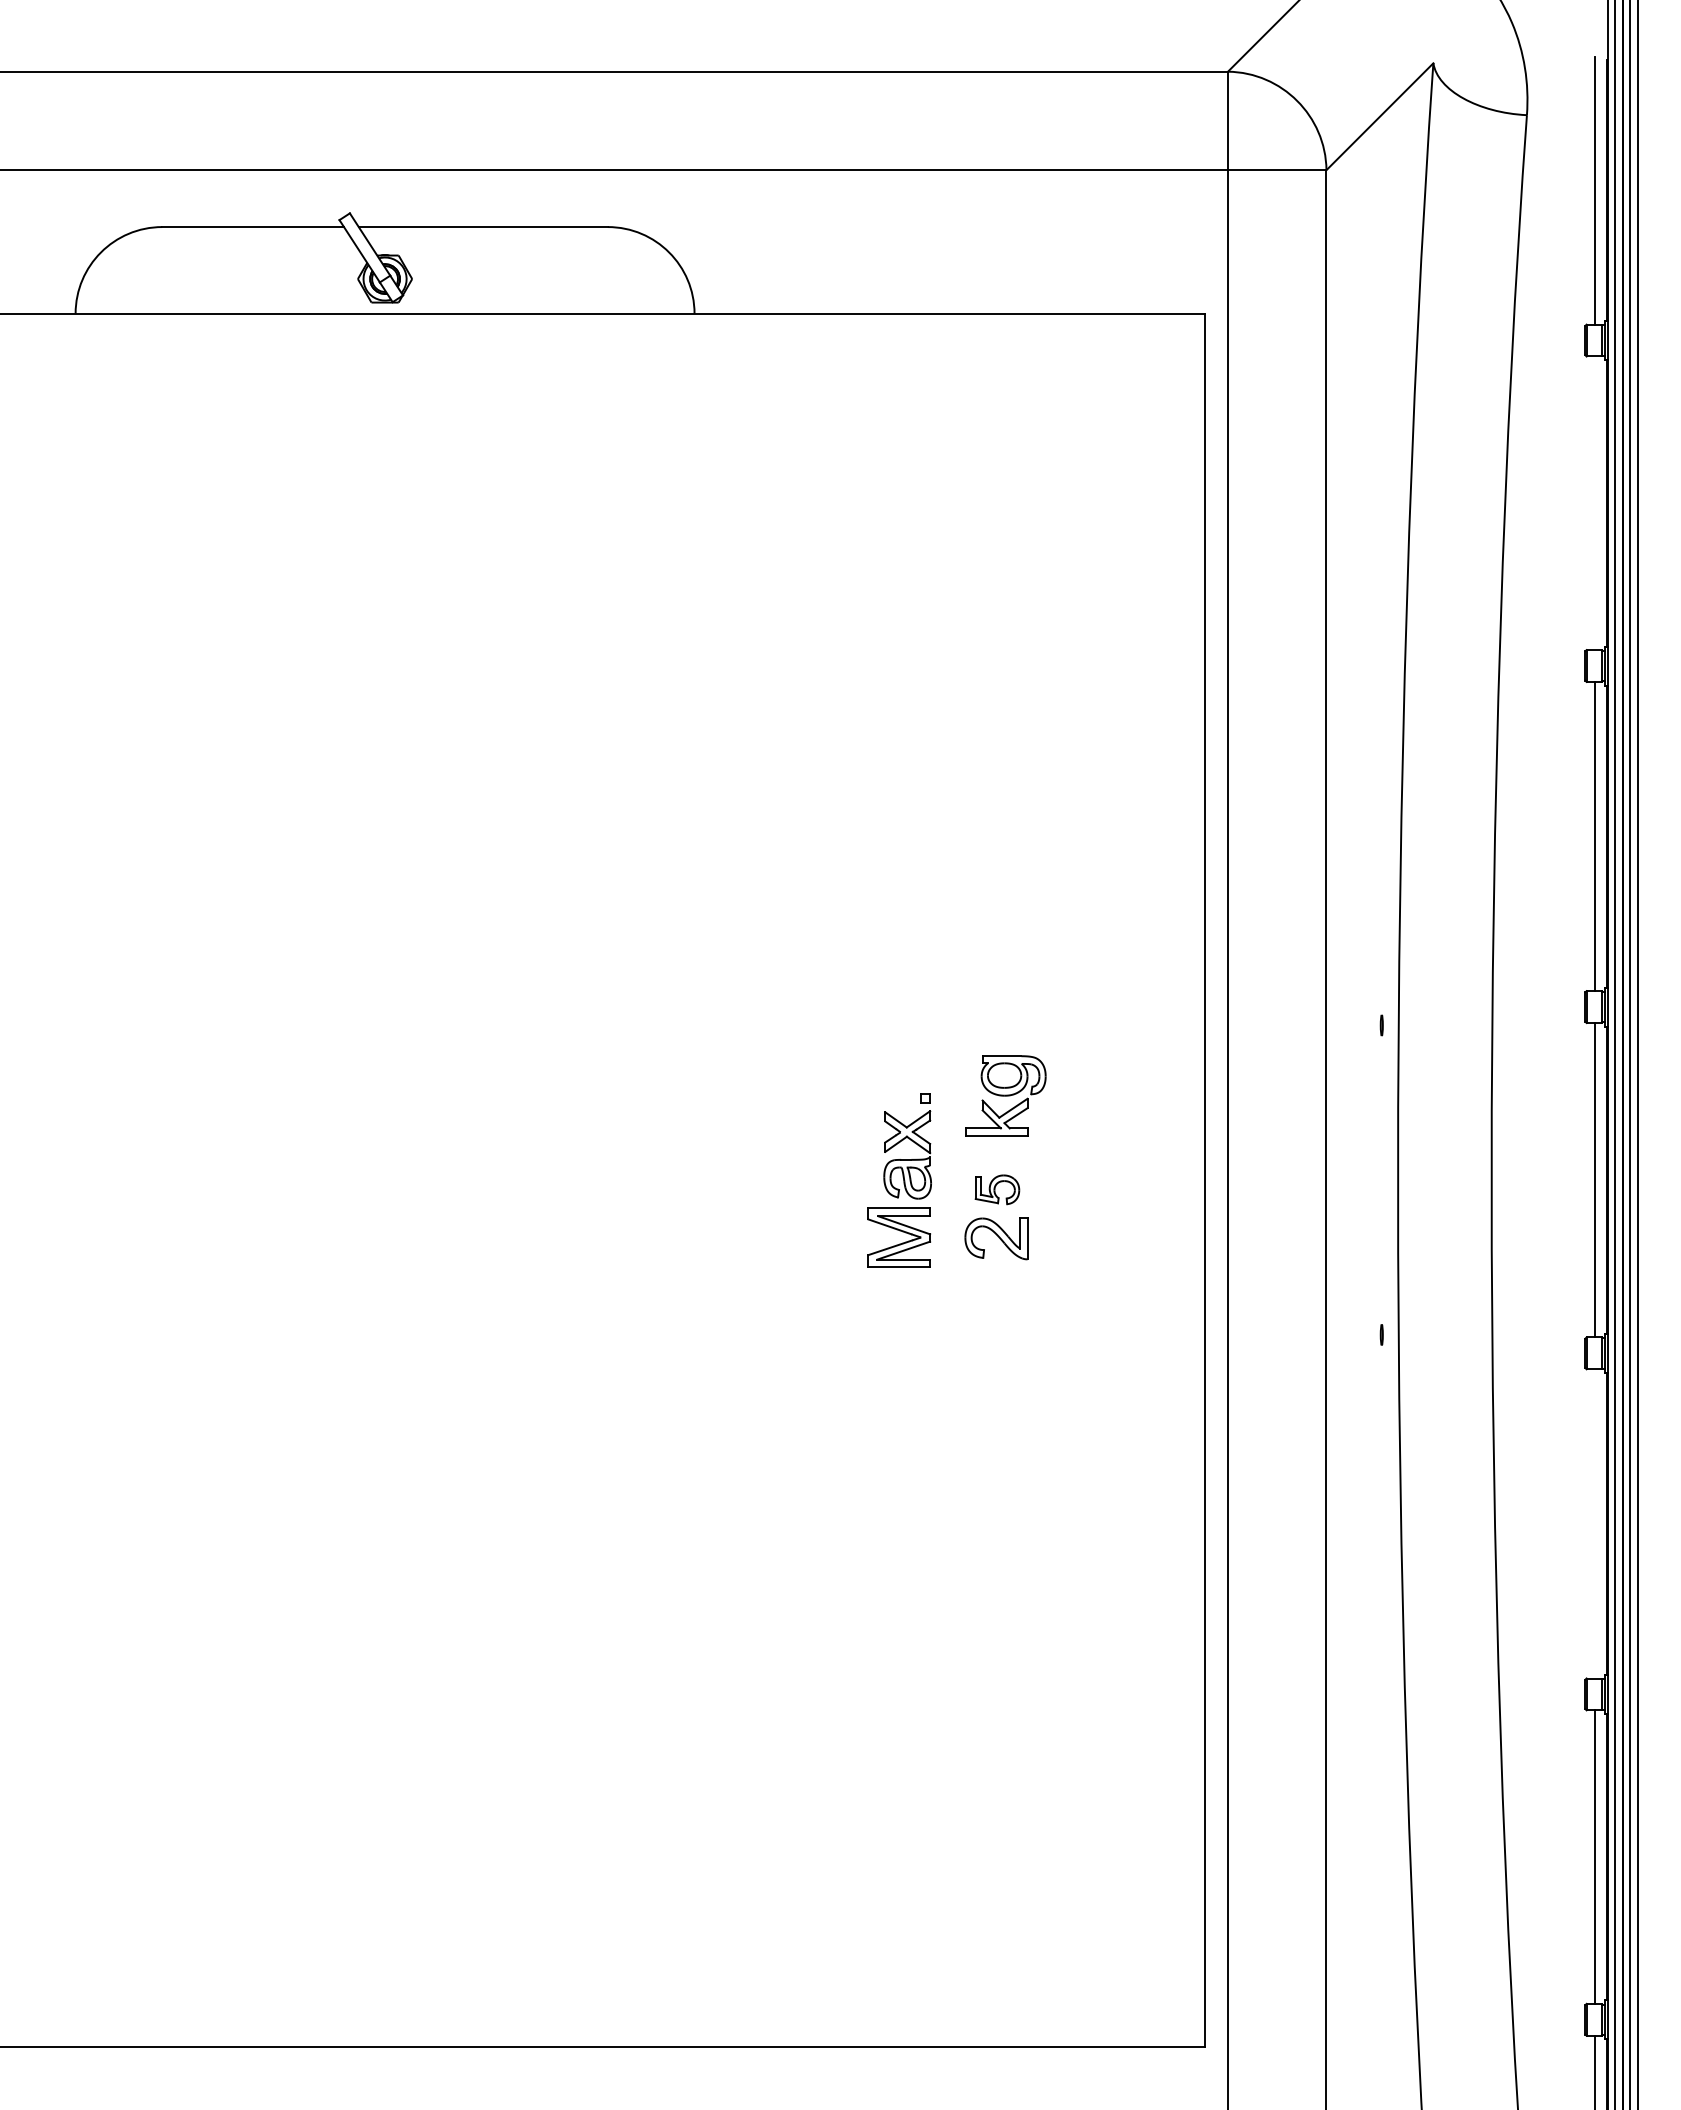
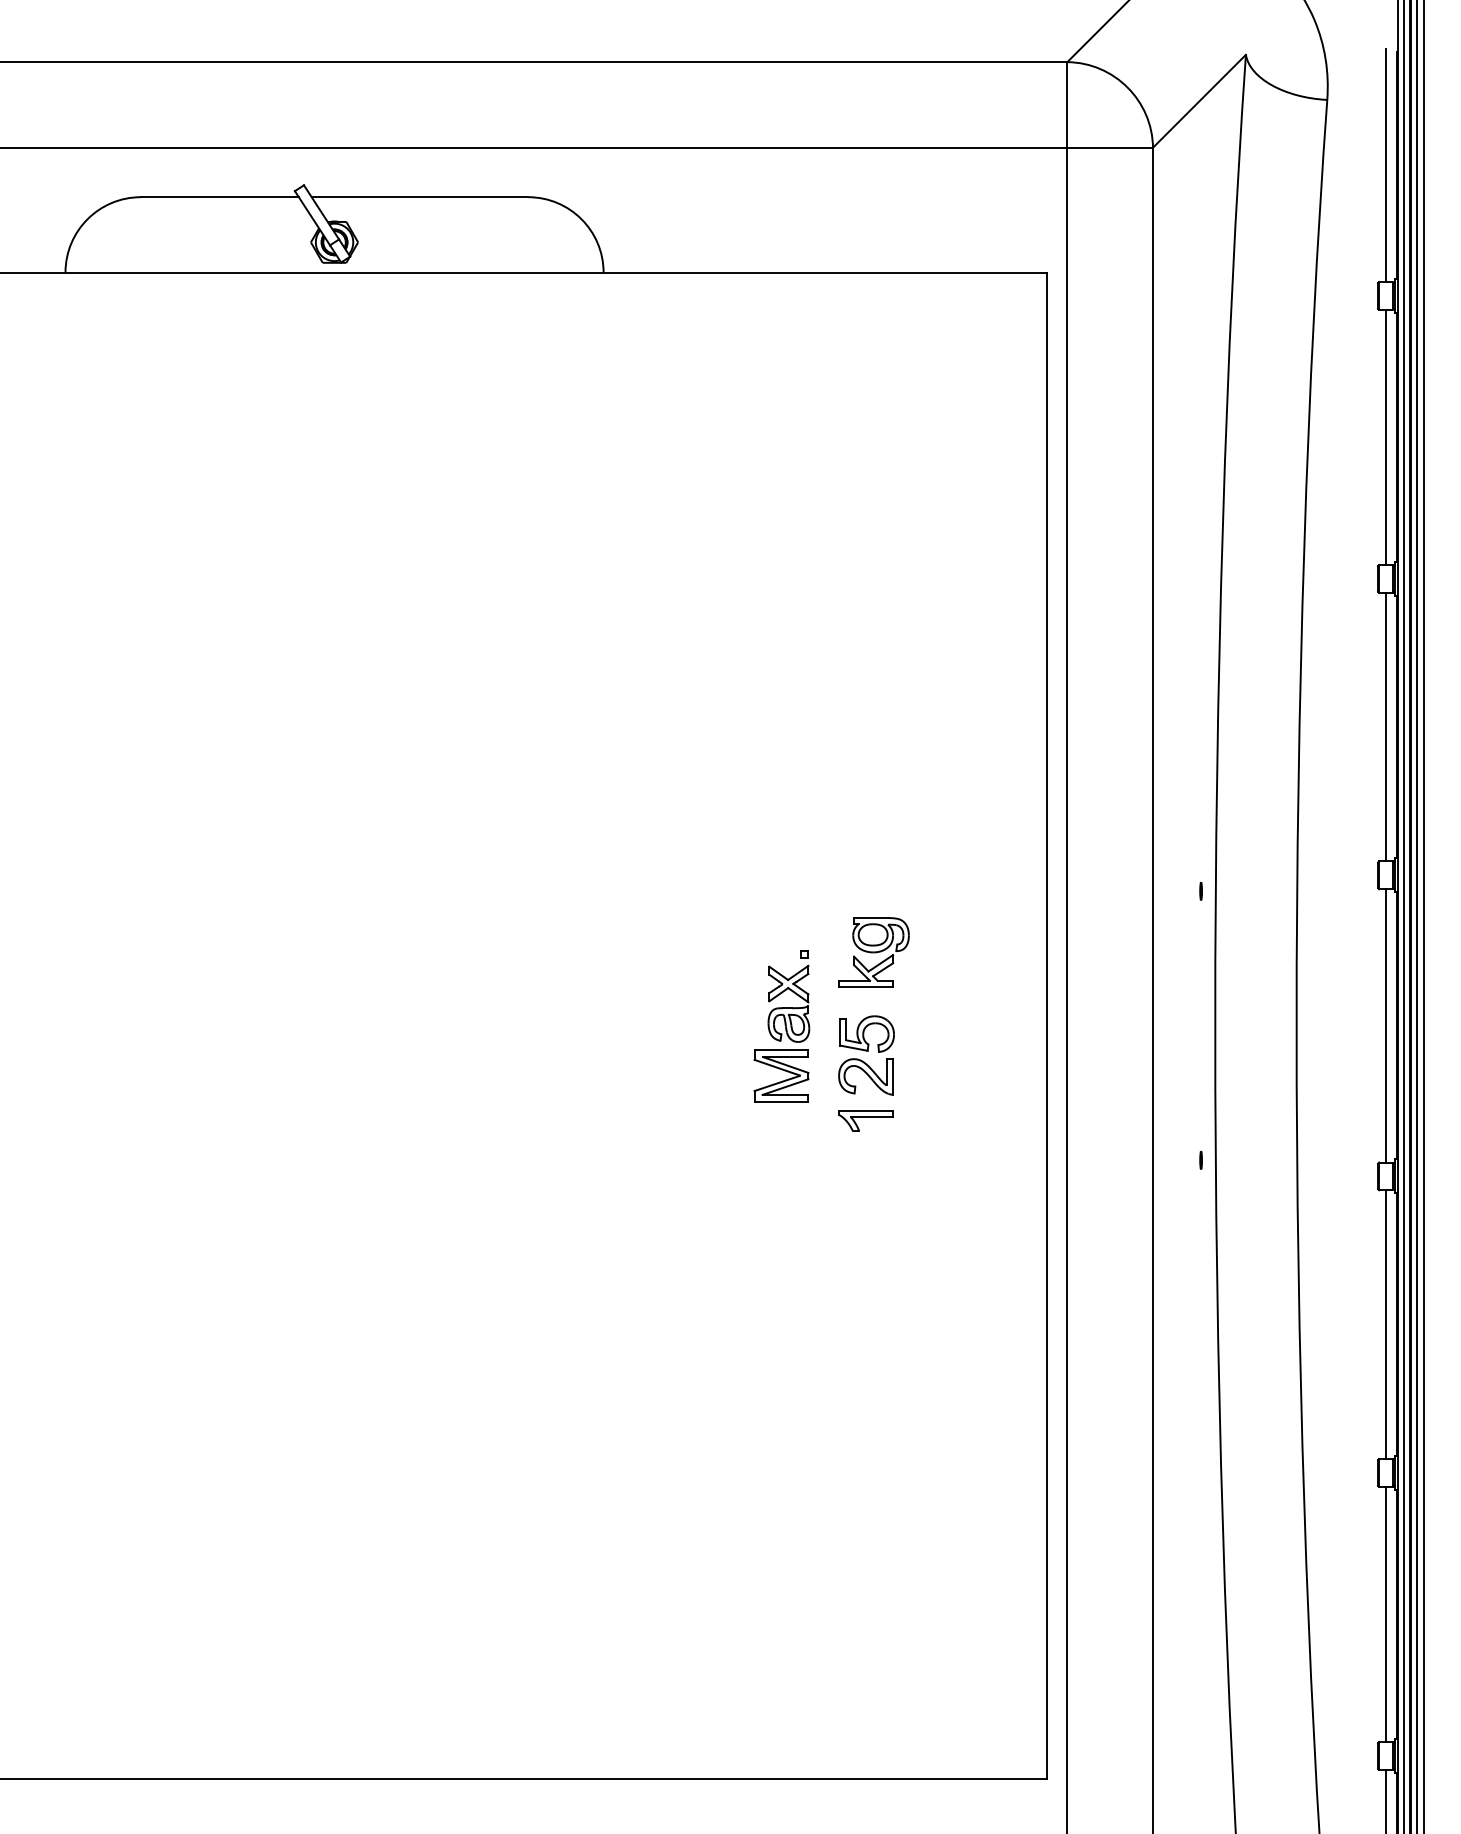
line: (1594, 503) -> (1386, 437), added
part: (997, 1189) -> (866, 1033), size x1.43
part: (996, 1289) -> (866, 1120), added
line: (1594, 1523) -> (1386, 1324), added

